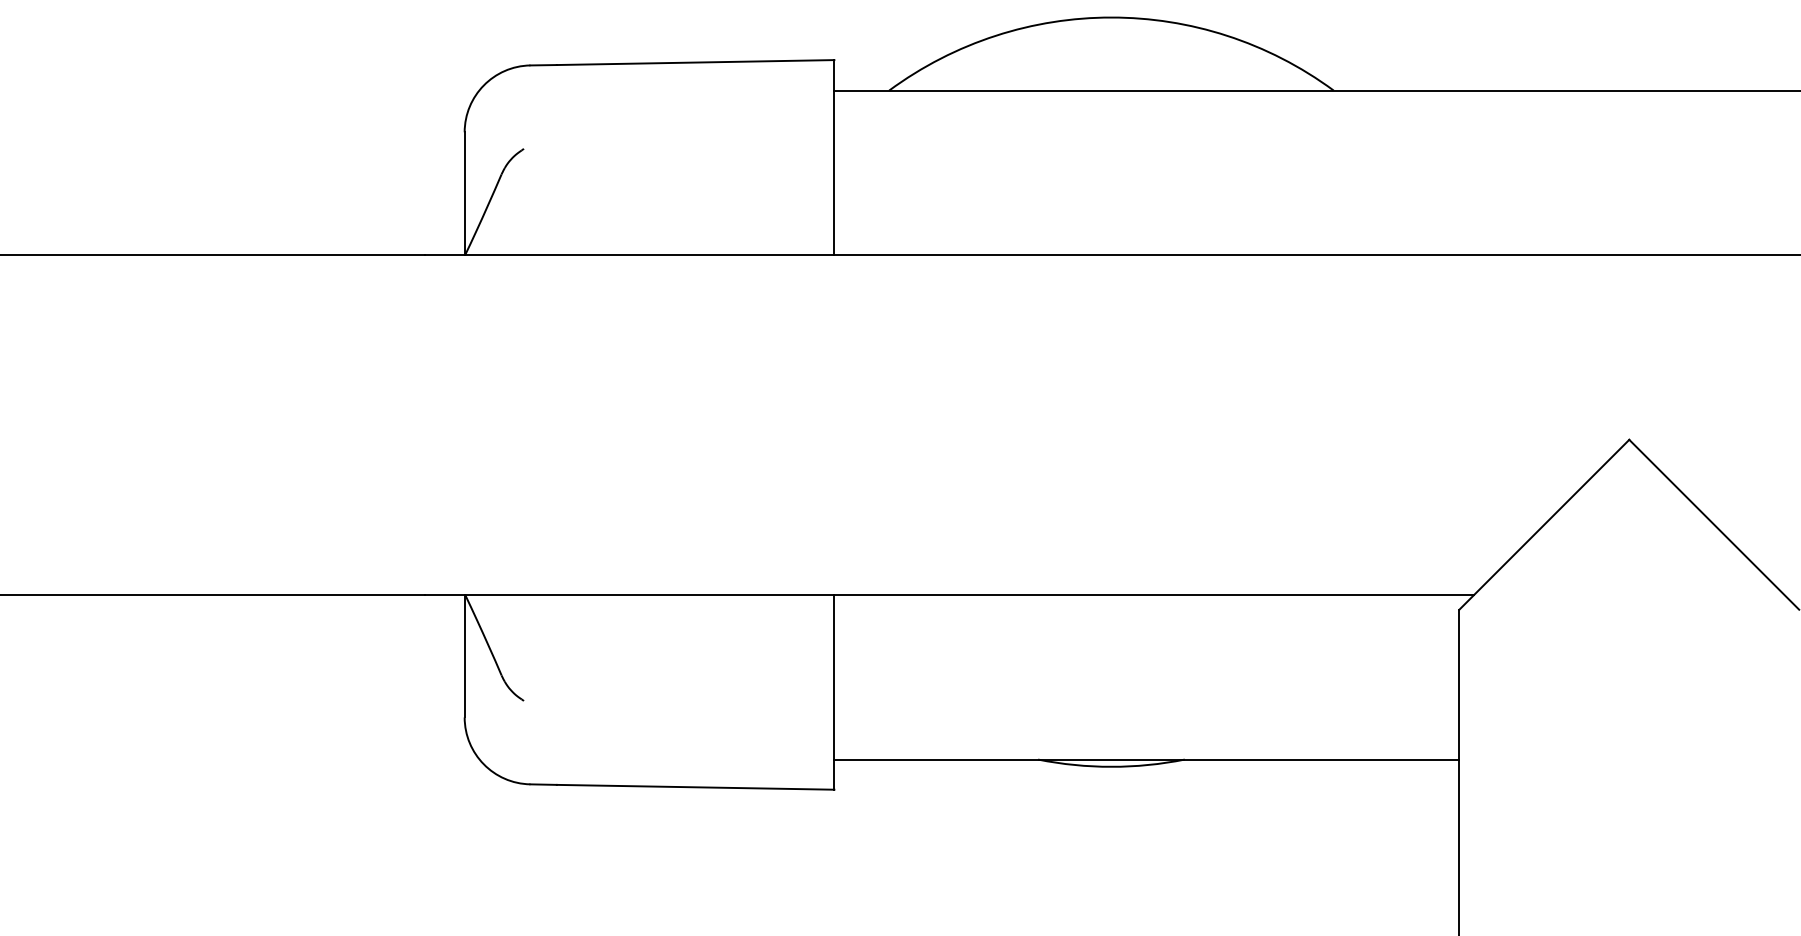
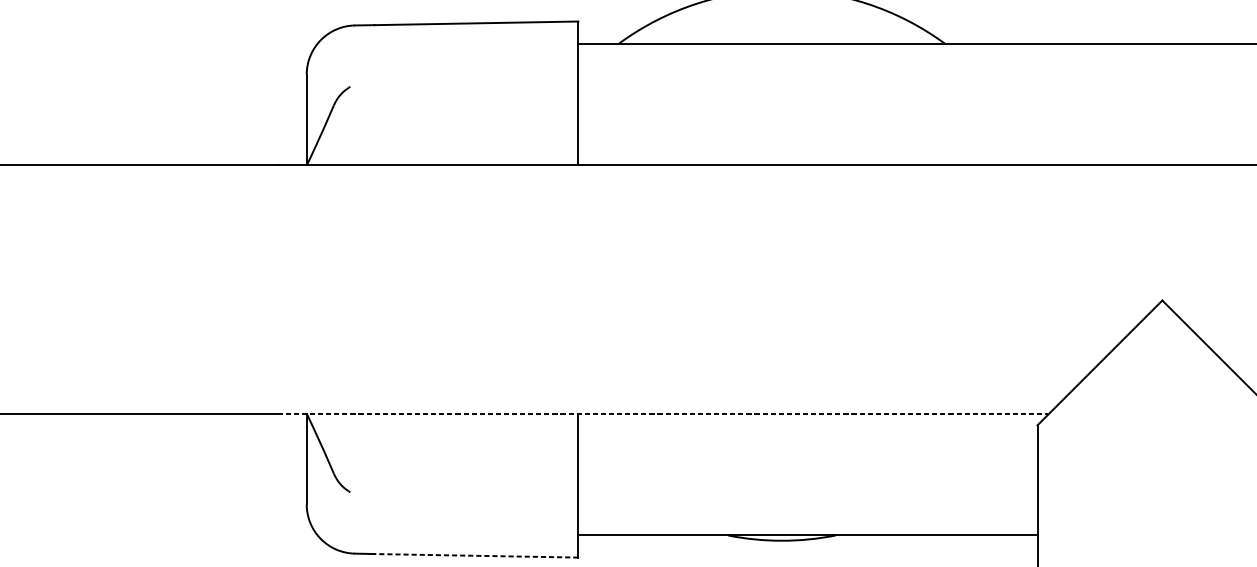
line: (949, 594) -> (662, 414), solid -> dashed
line: (695, 787) -> (476, 555), solid -> dashed

